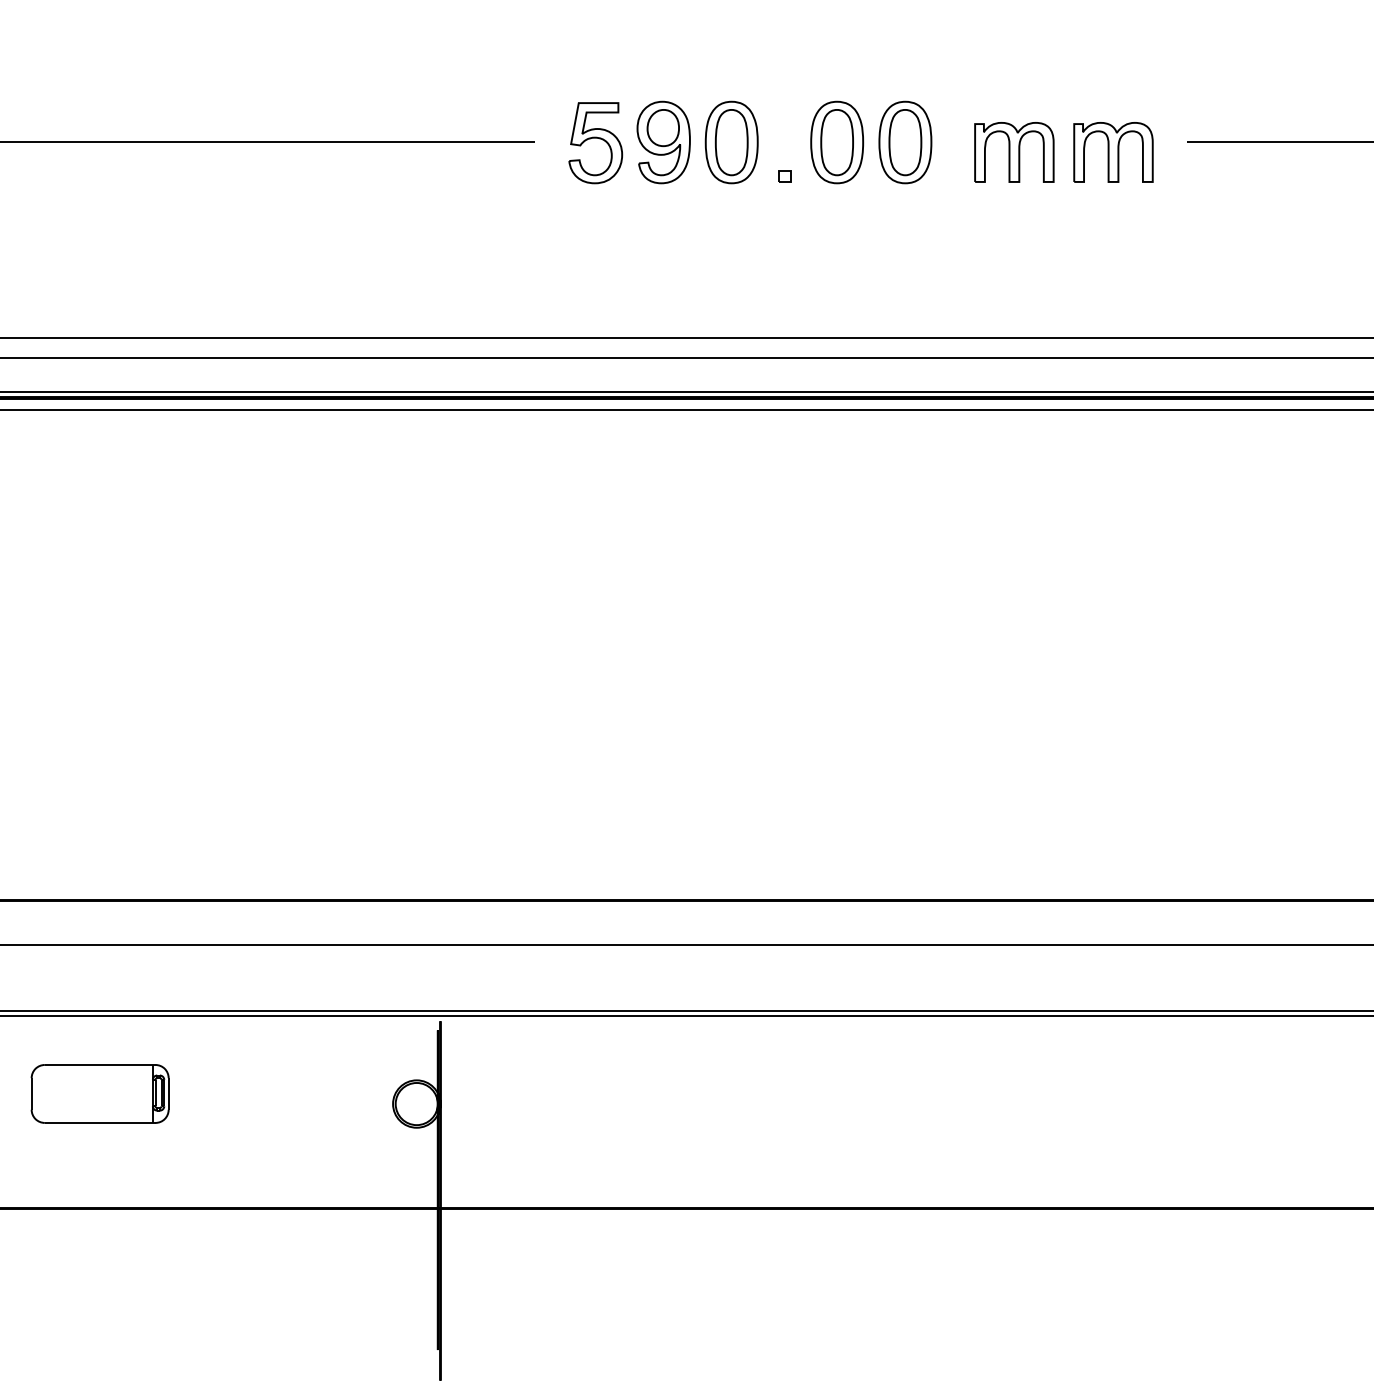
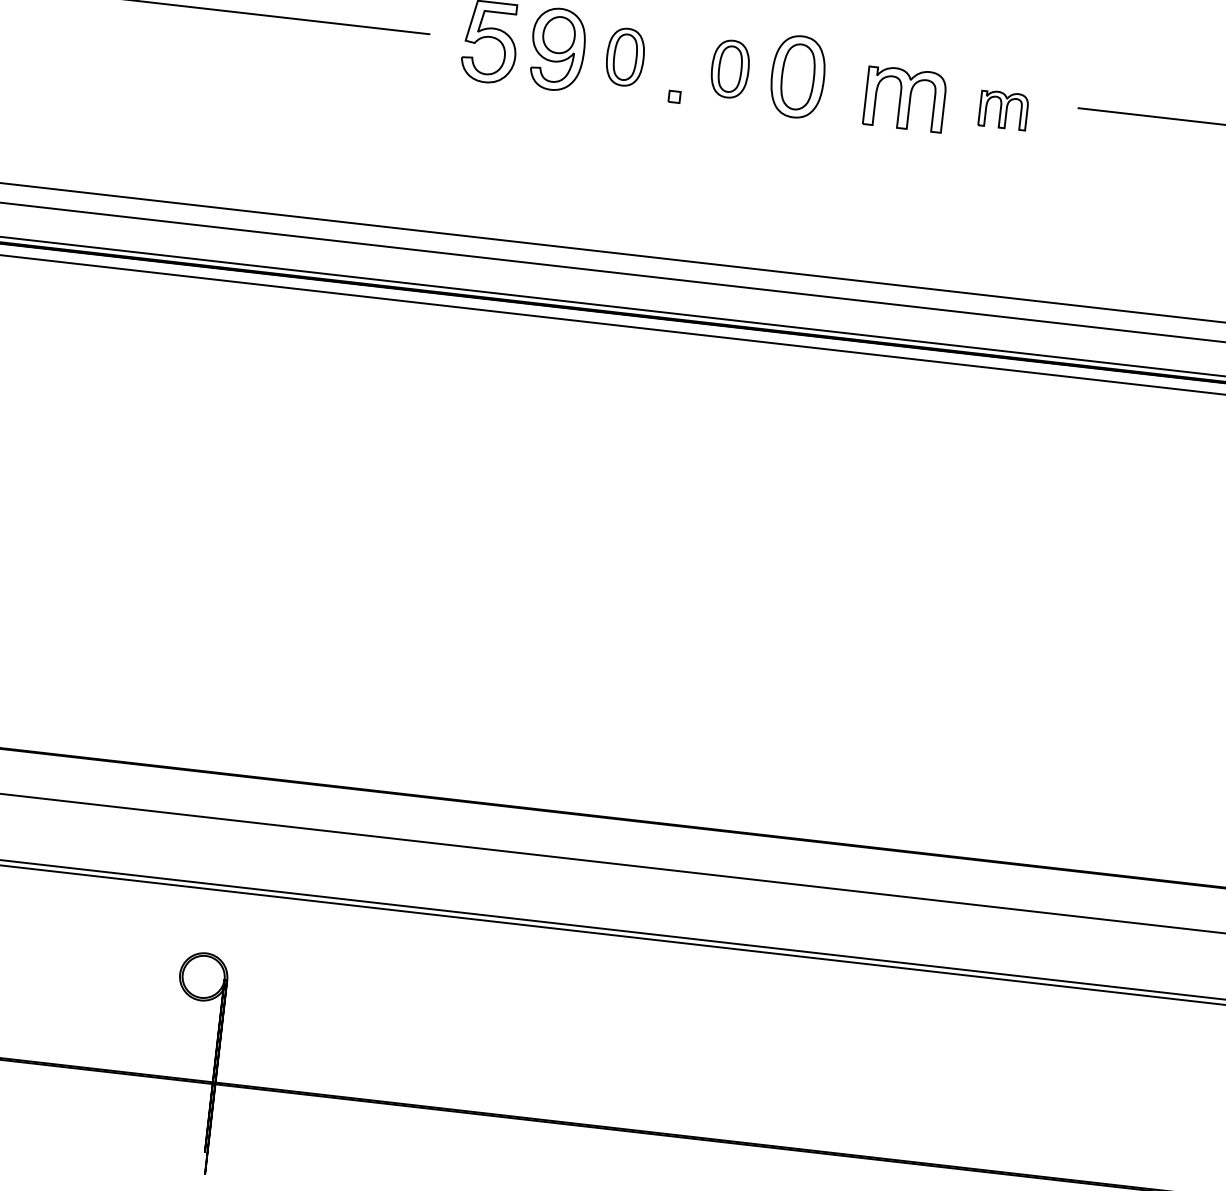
part: (731, 142) -> (625, 57), size x0.7
part: (837, 142) -> (730, 69), size x0.7
part: (1113, 152) -> (1003, 110), size x0.6

